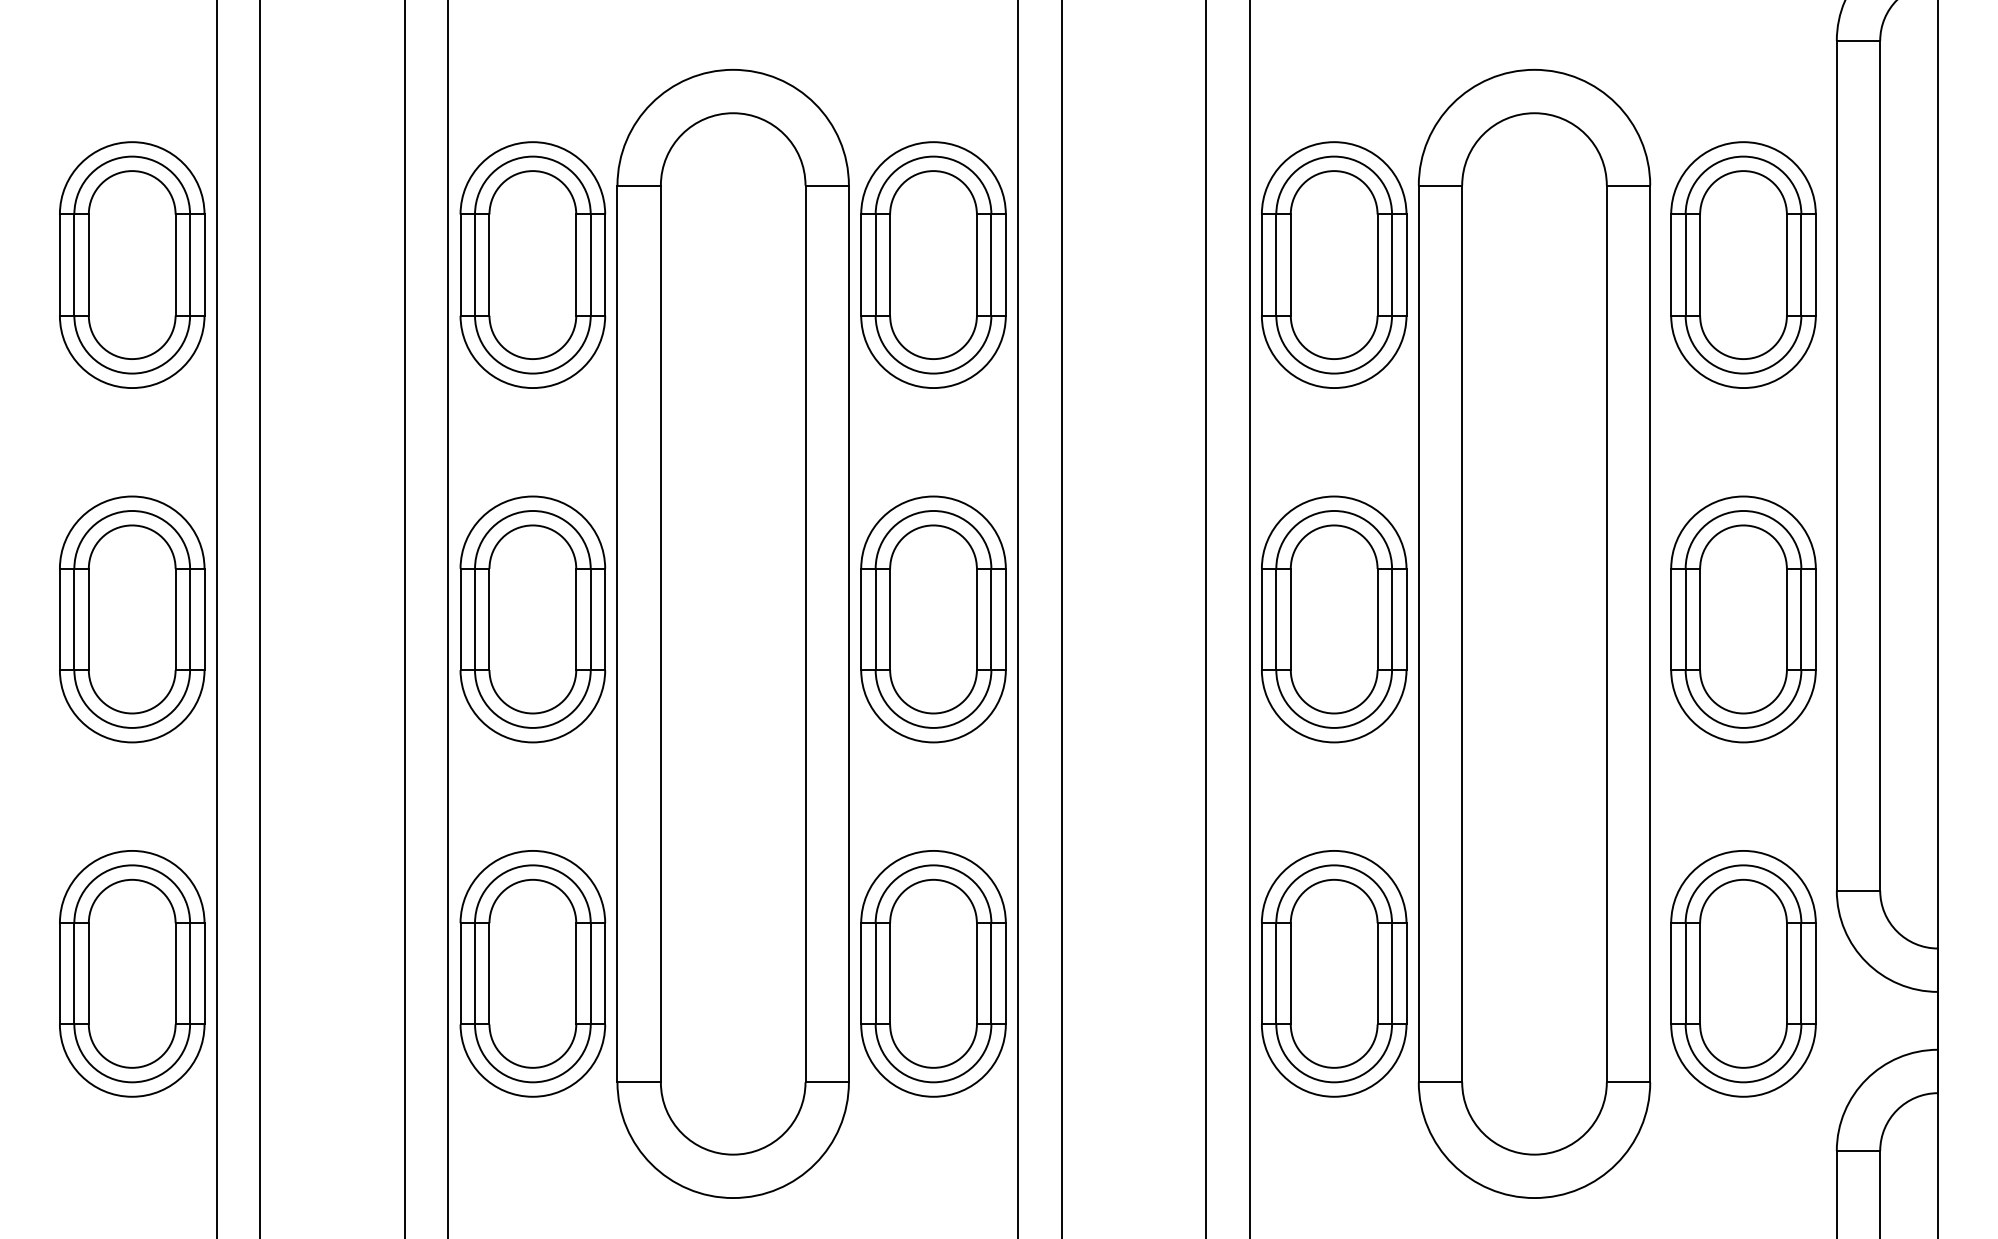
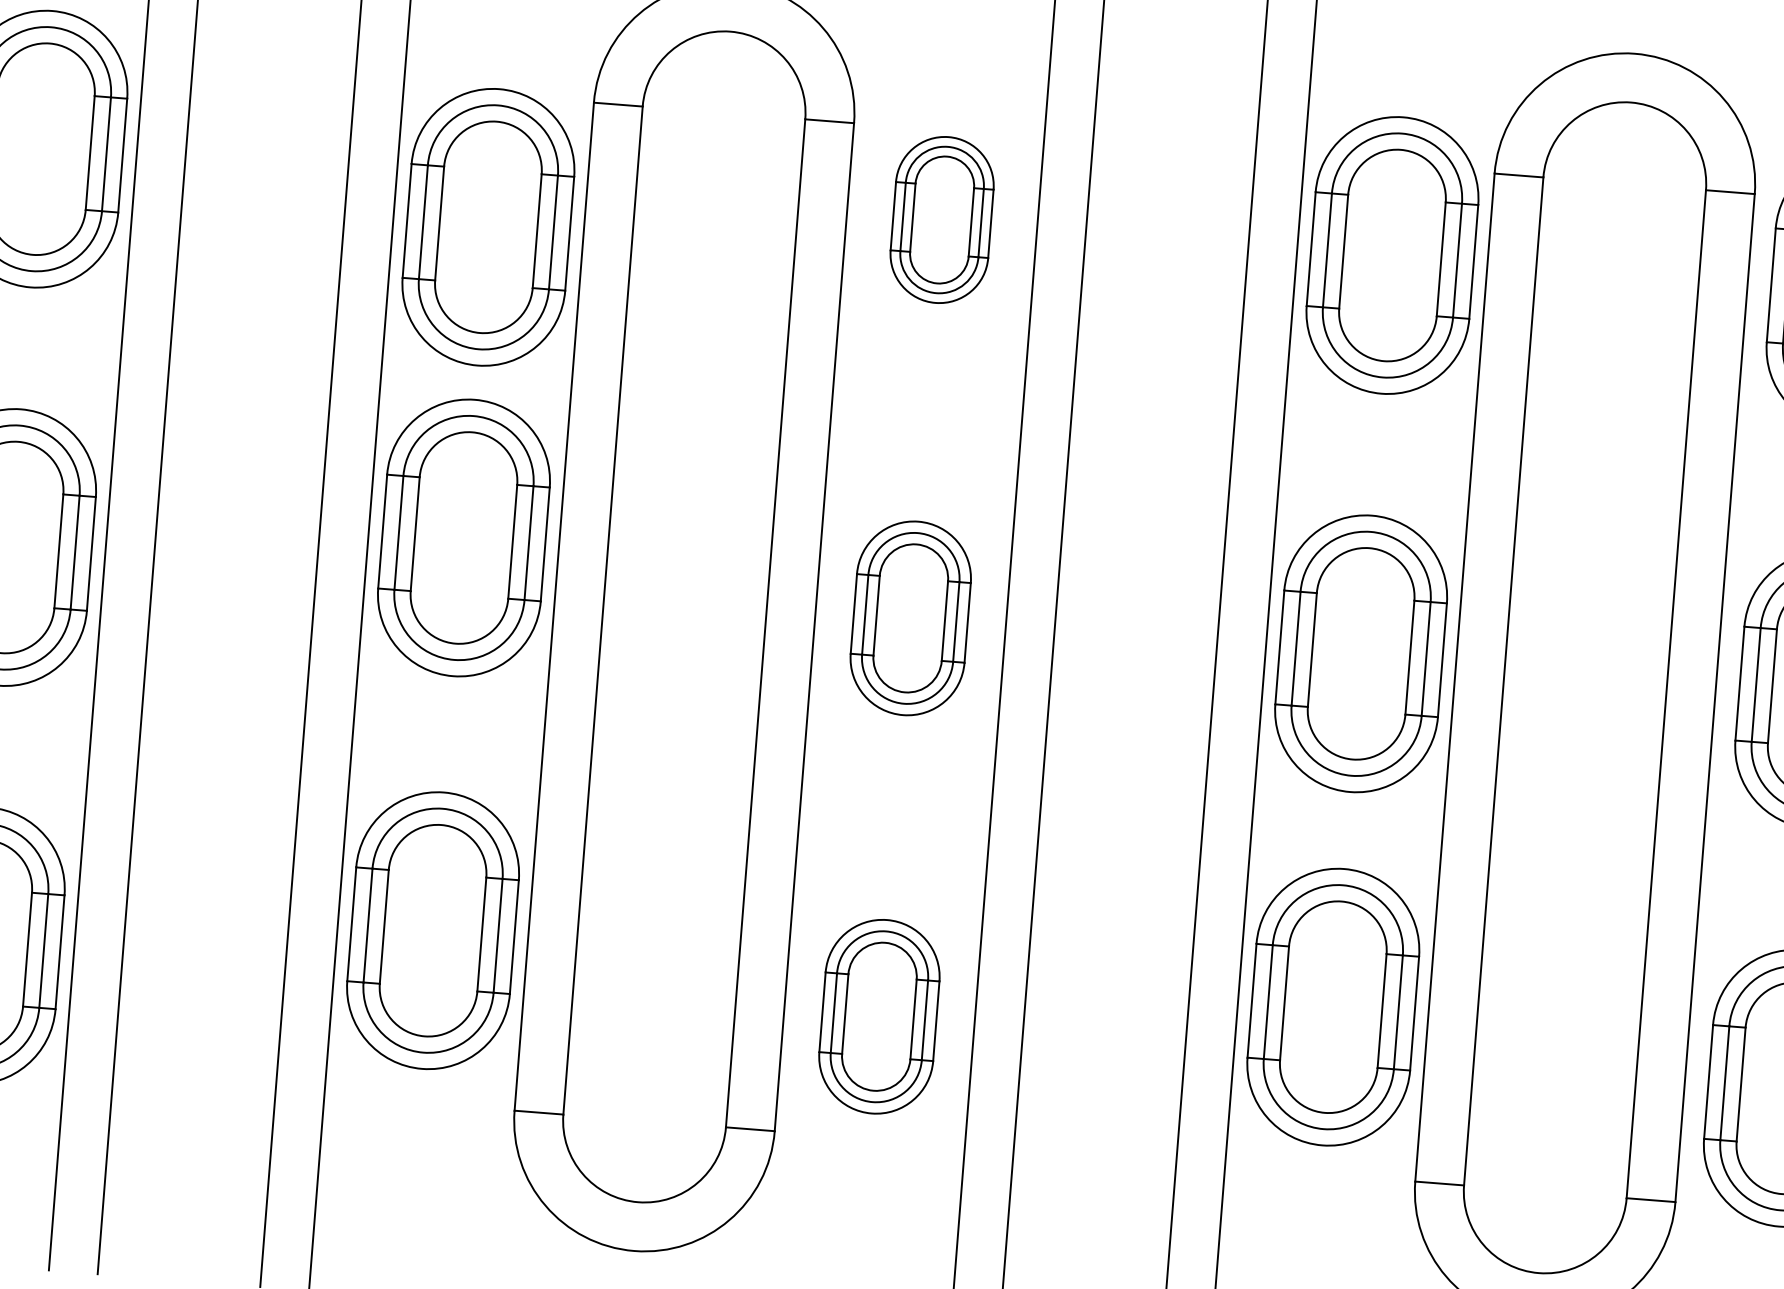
part: (532, 264) -> (488, 226), moved
part: (933, 264) -> (942, 219), size x0.6
part: (532, 619) -> (463, 538), moved
part: (933, 619) -> (910, 618), size x0.7
part: (532, 973) -> (432, 930), moved
part: (933, 973) -> (879, 1016), size x0.7
part: (1334, 973) -> (1333, 1006), moved

